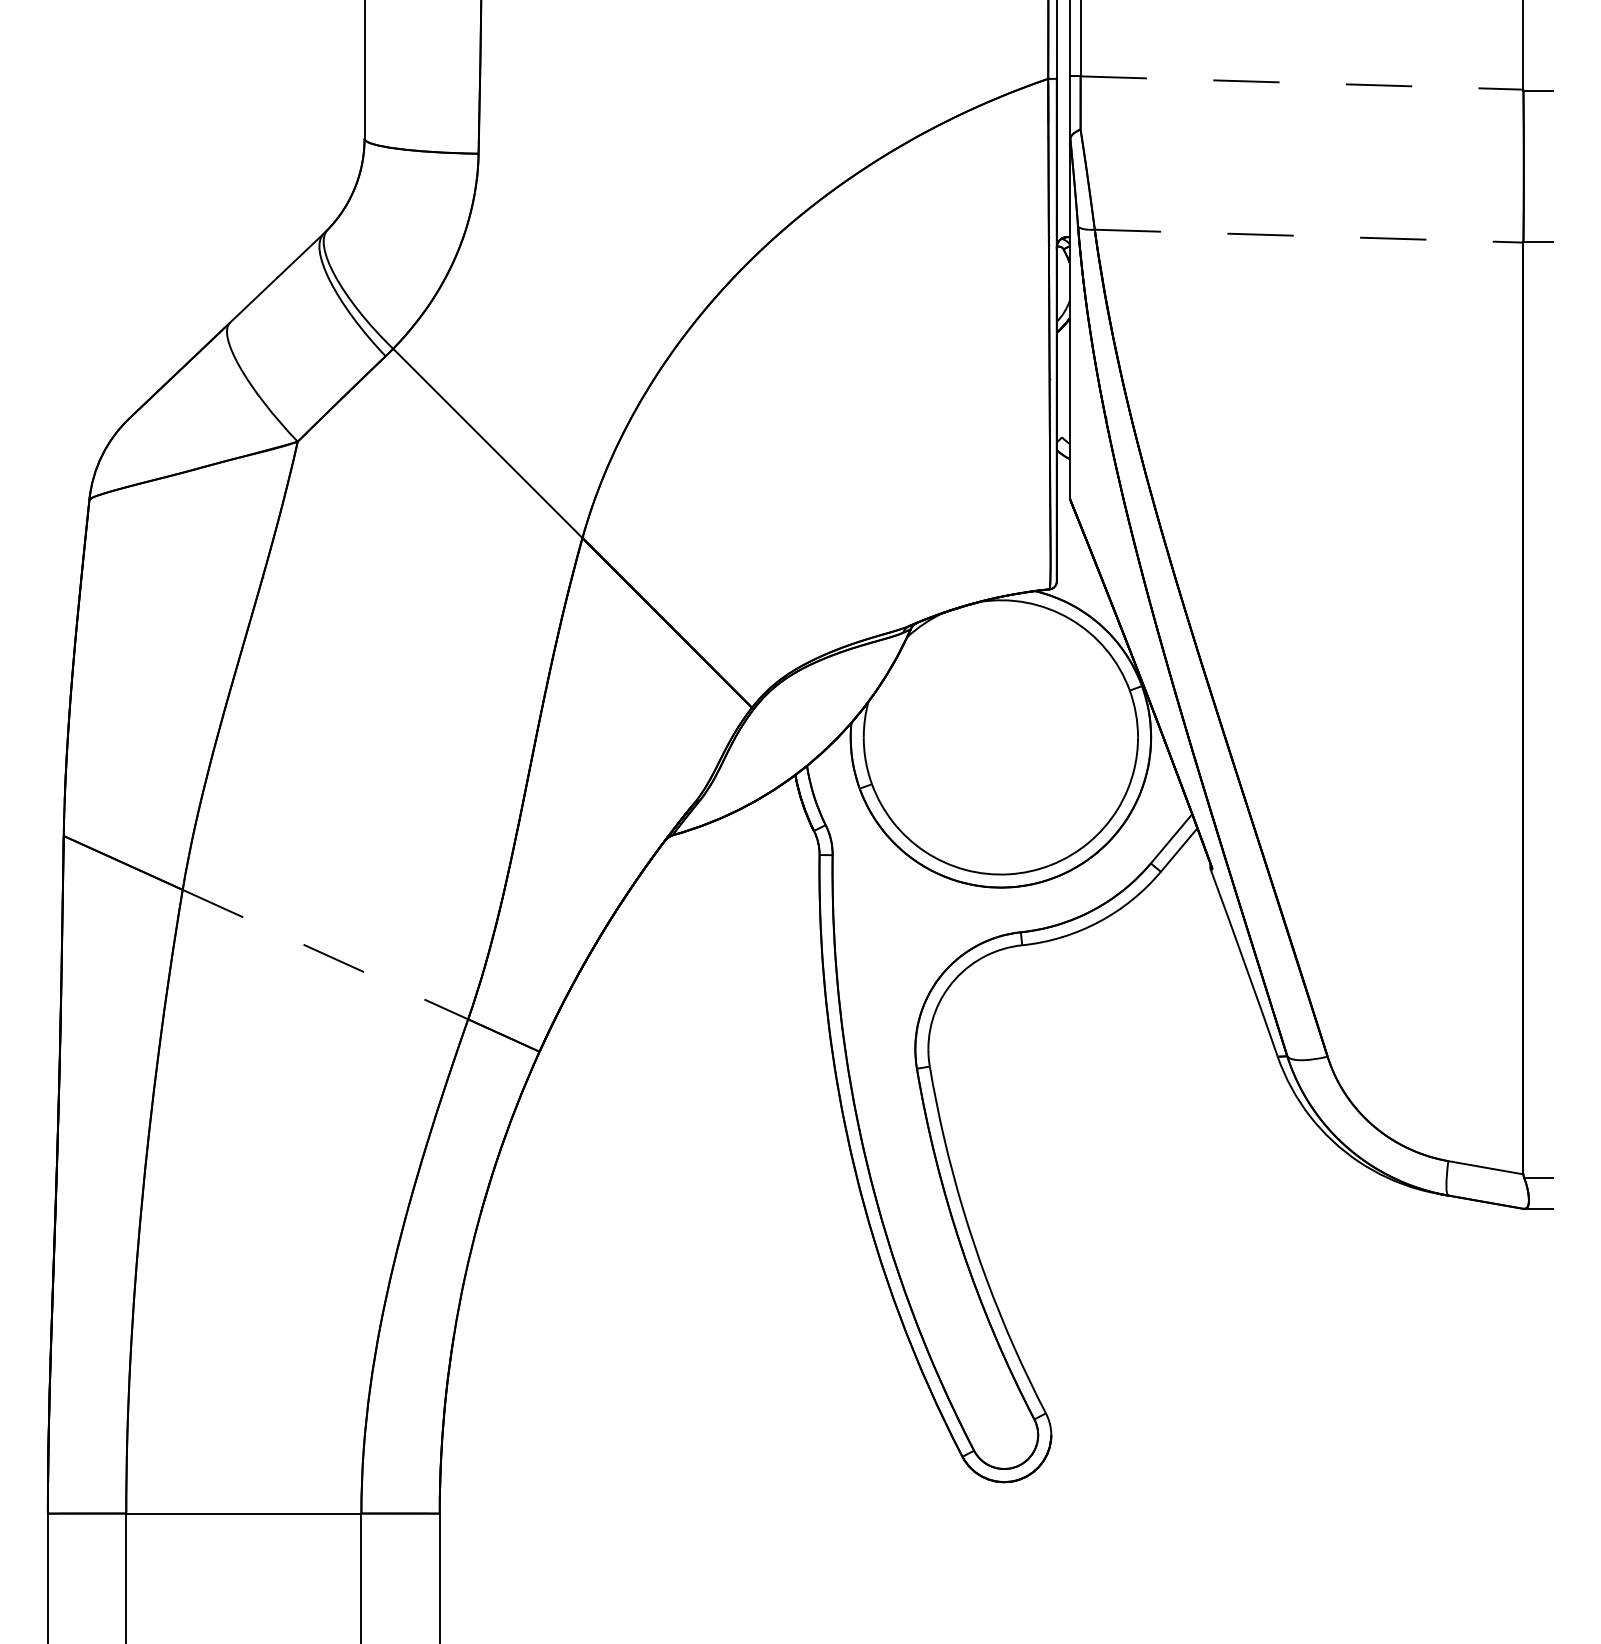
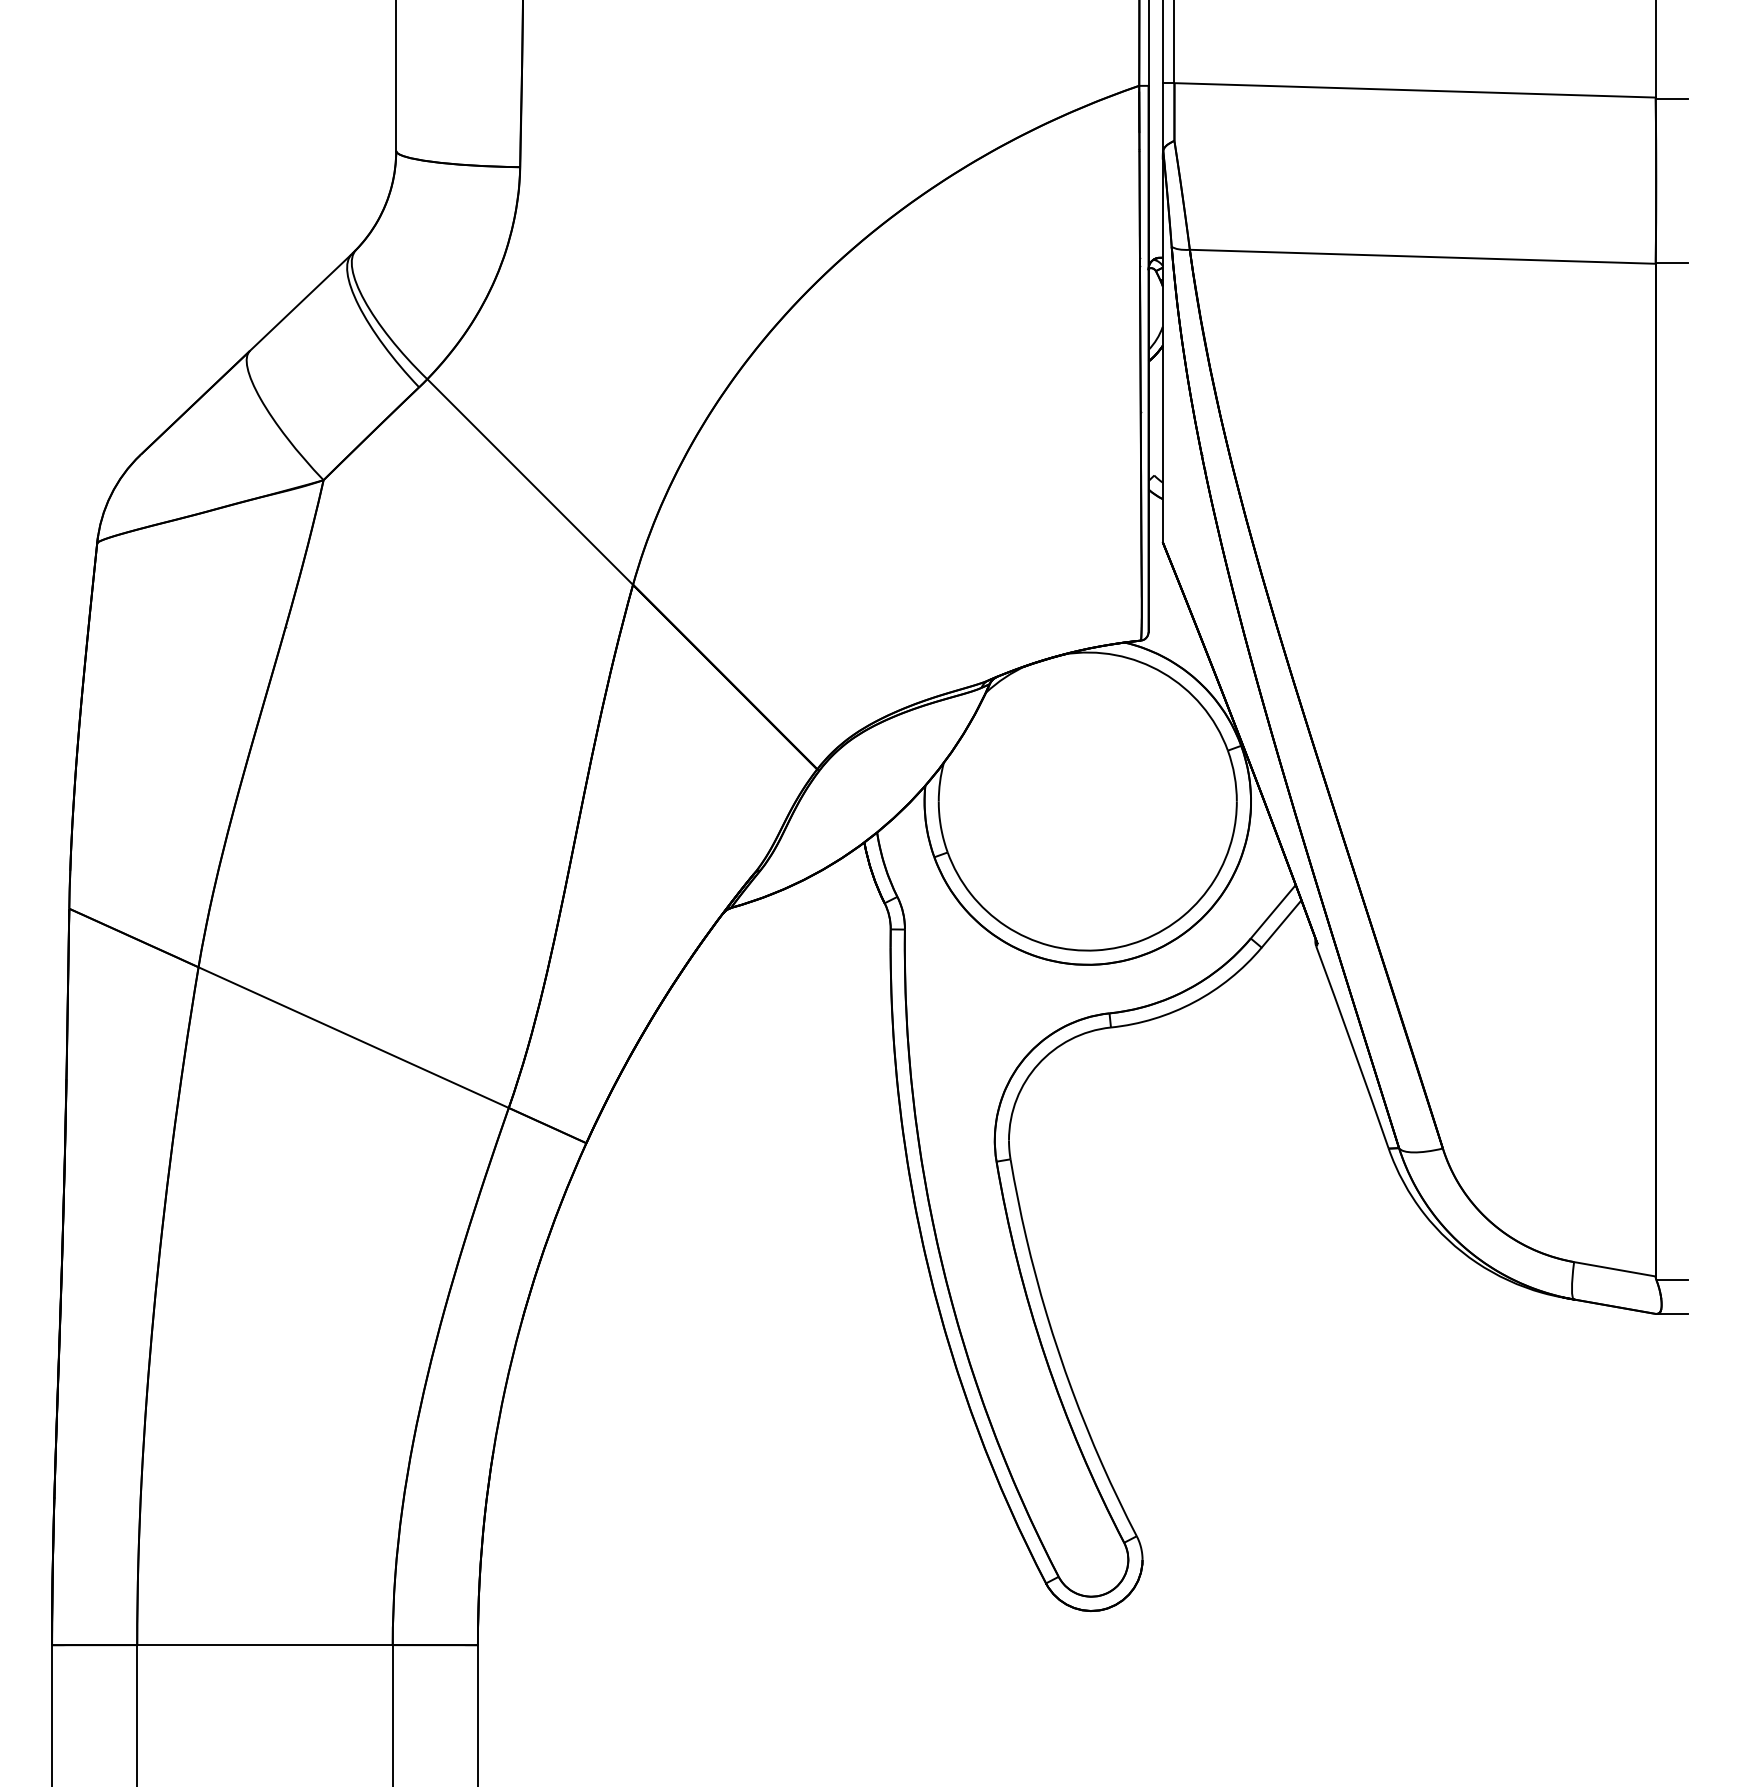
line: (1302, 83) -> (1415, 90), dashed -> solid
line: (1309, 235) -> (1423, 256), dashed -> solid
line: (326, 954) -> (354, 1037), dashed -> solid

